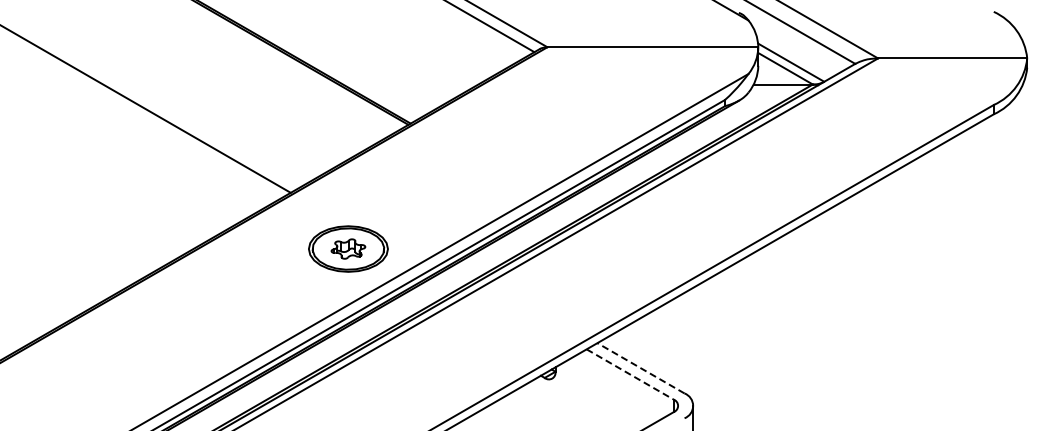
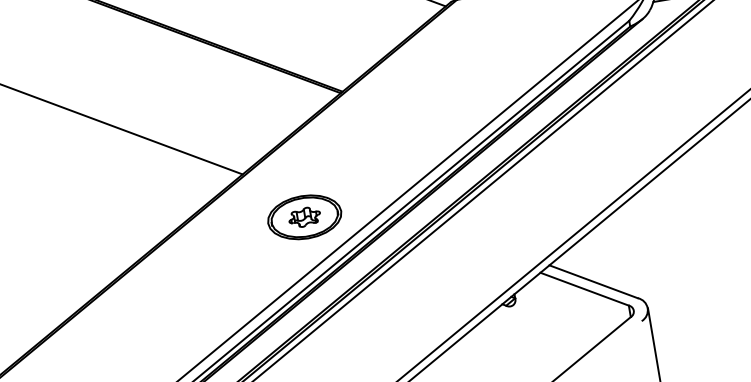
line: (640, 368) -> (593, 282), dashed -> solid
line: (630, 374) -> (584, 289), dashed -> solid

